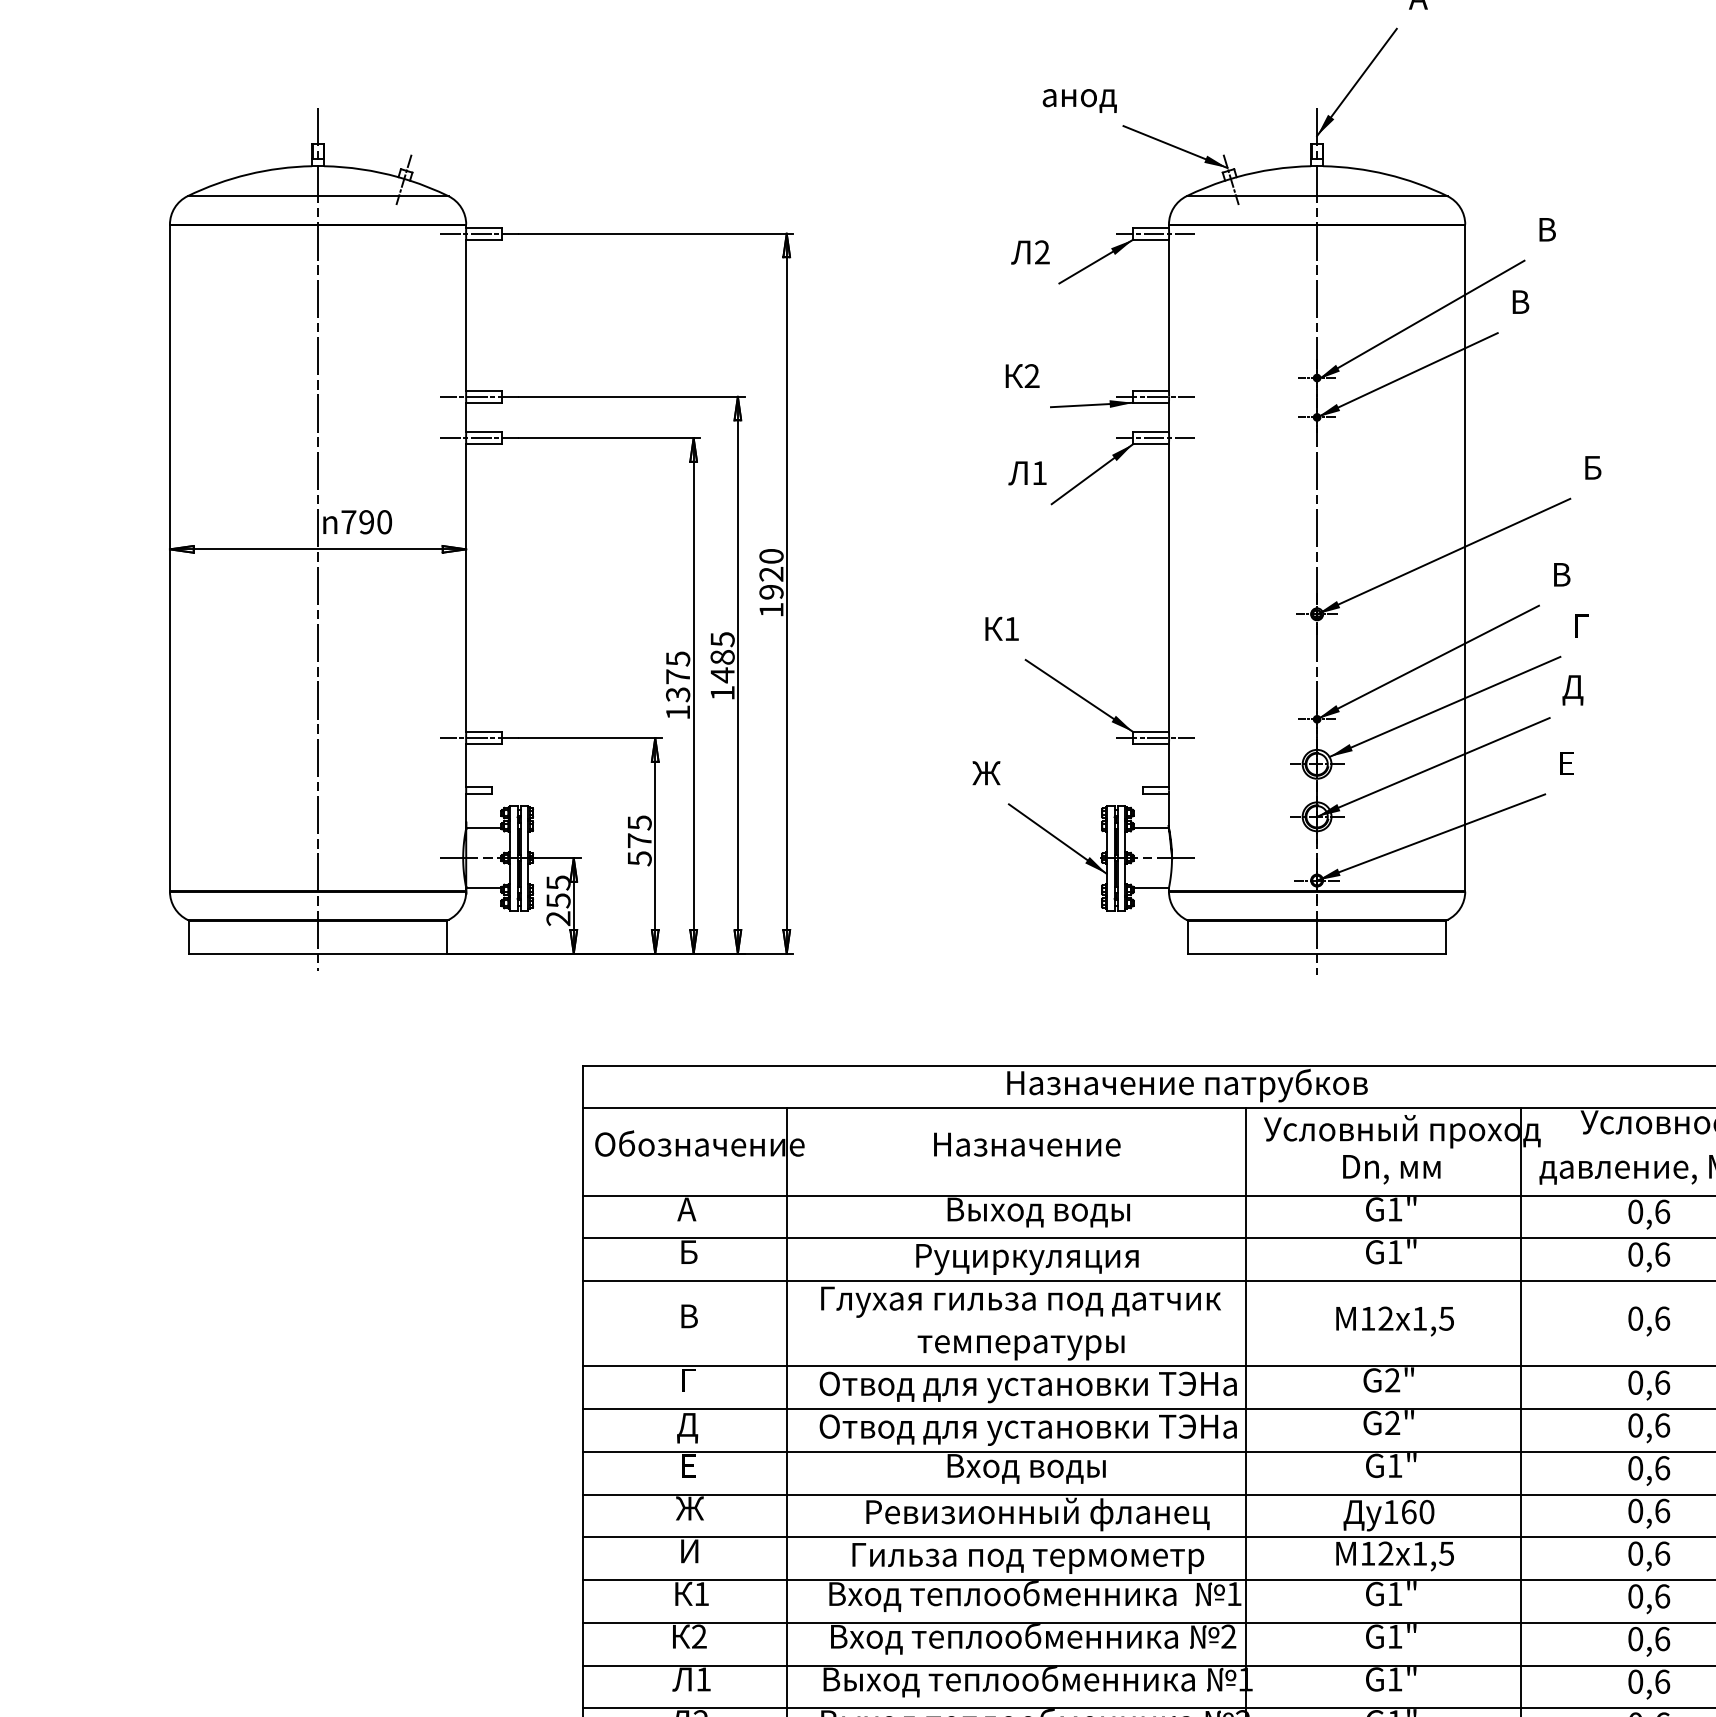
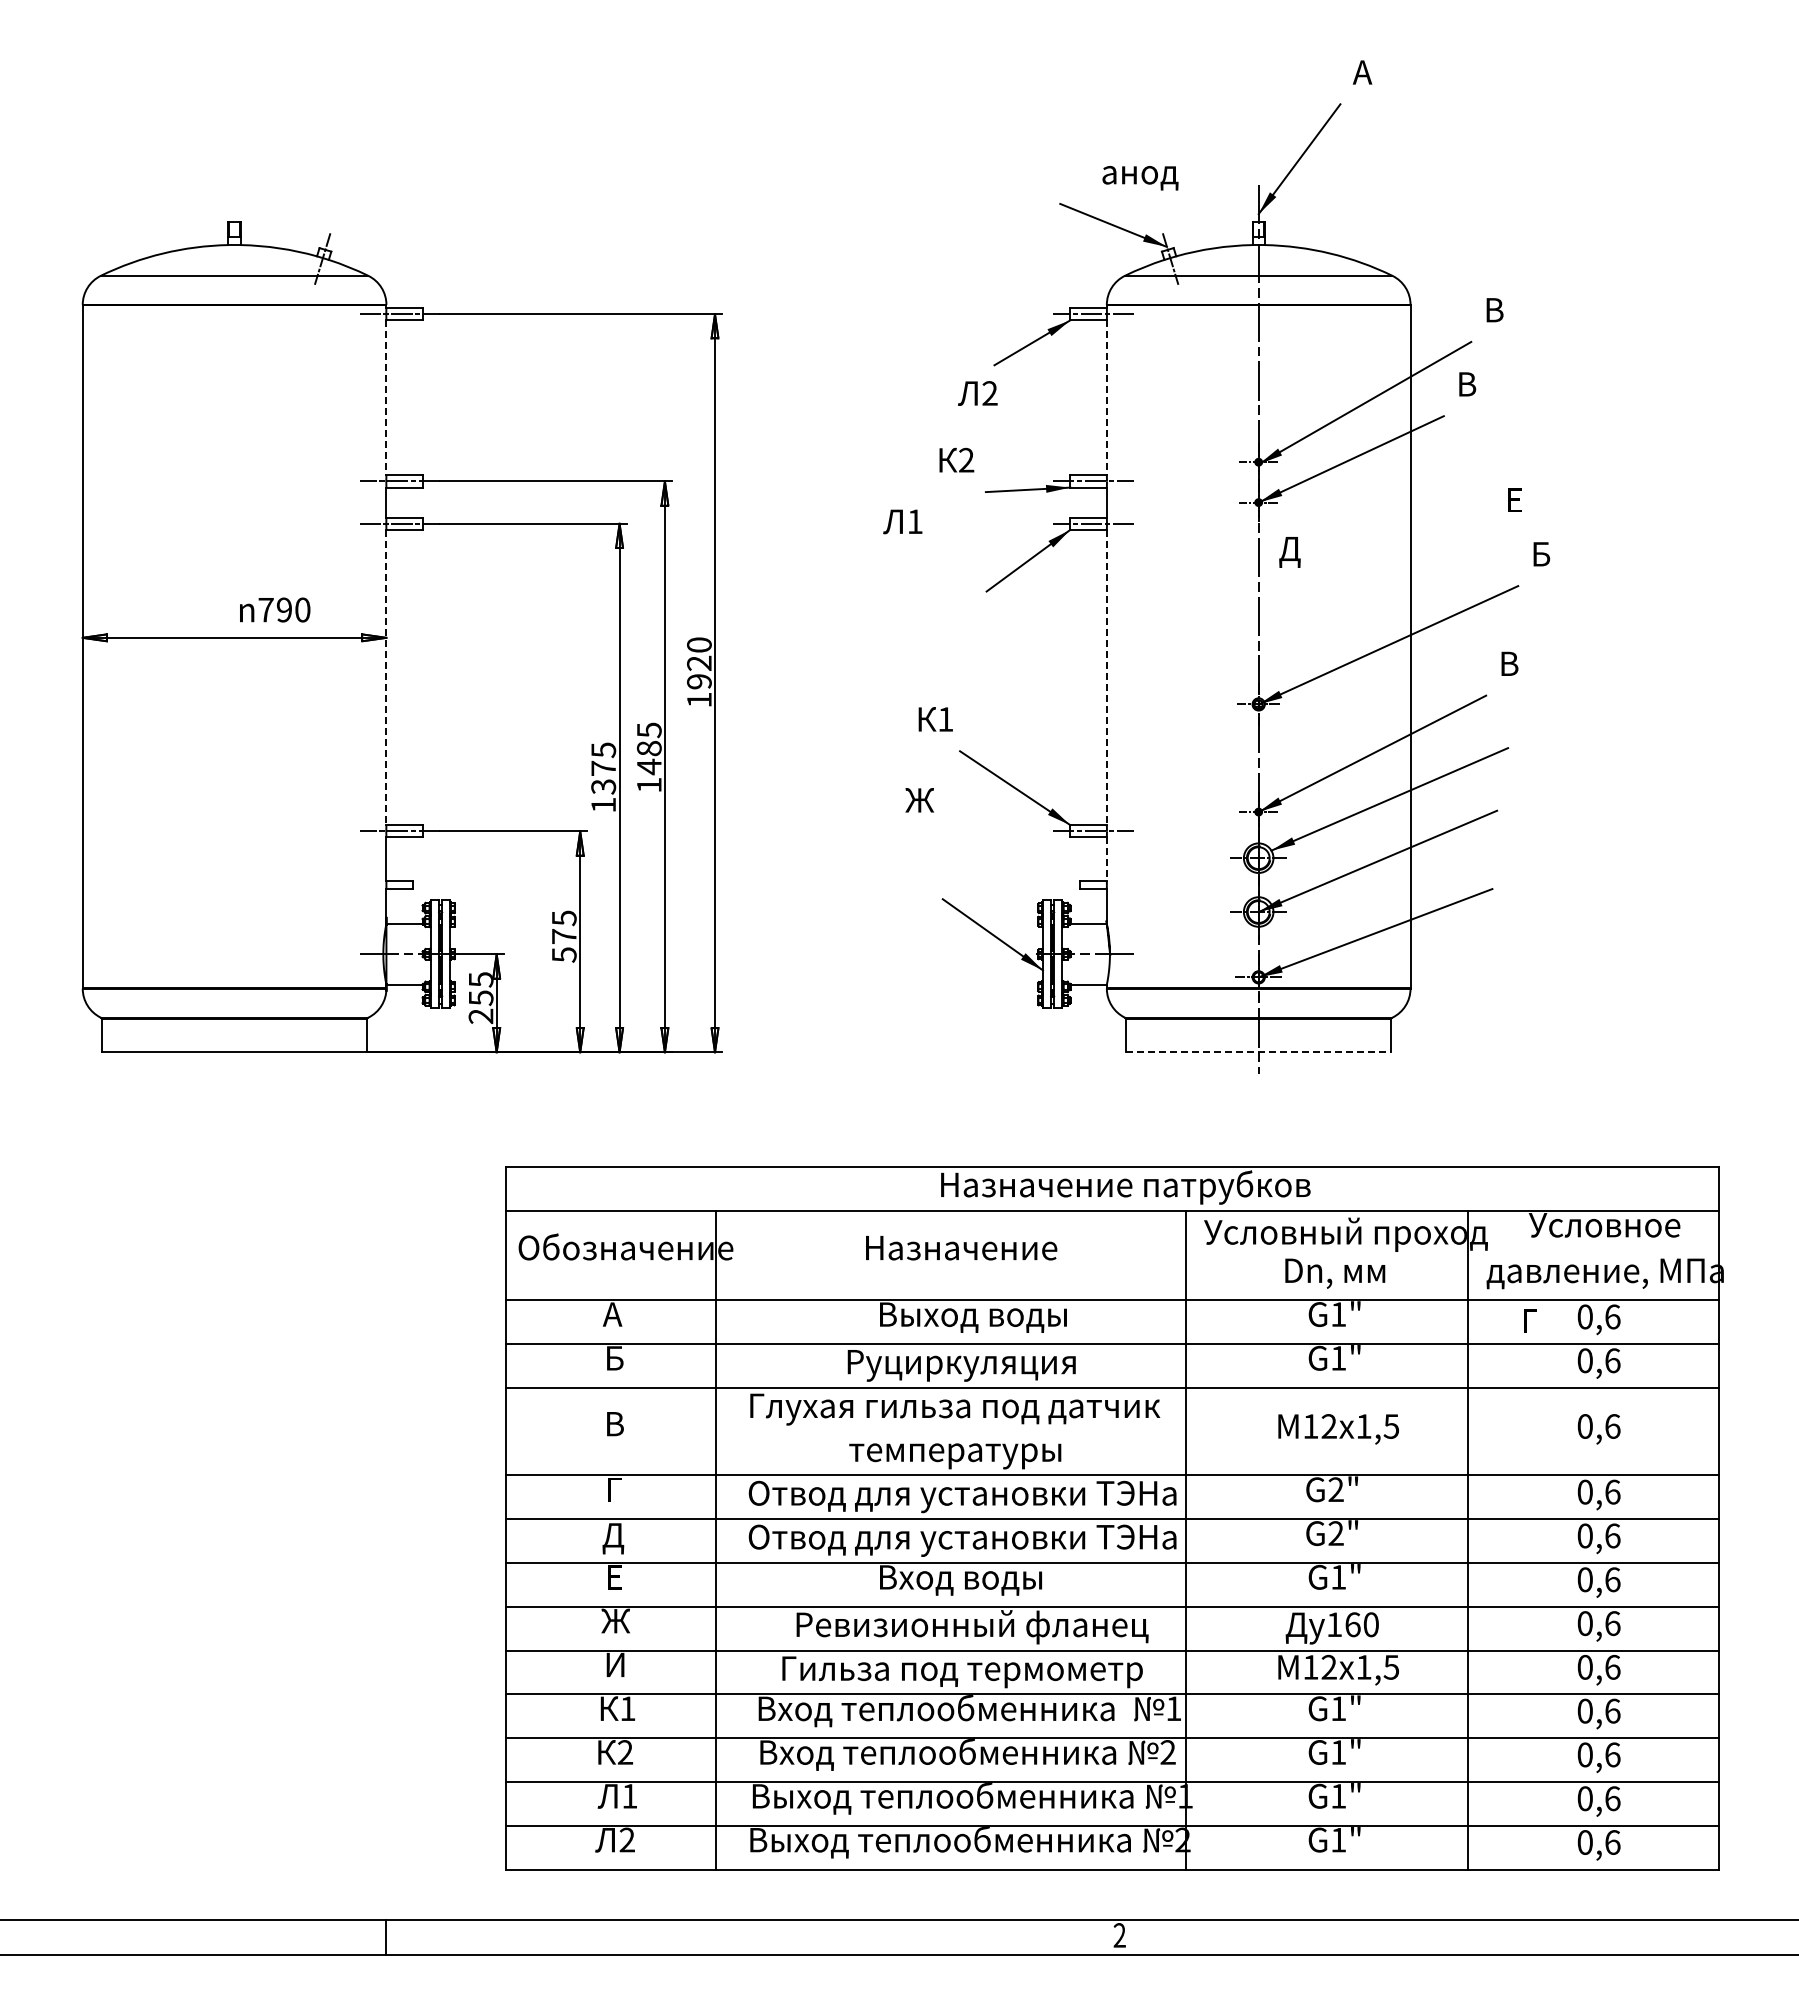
text: (1079, 101) -> (1140, 178), moved
text: (1030, 252) -> (977, 393), moved
line: (466, 315) -> (386, 398), solid -> dashed
line: (1168, 315) -> (1106, 398), solid -> dashed
text: (1027, 472) -> (902, 521), moved
line: (318, 539) -> (234, 627), removed
line: (466, 588) -> (386, 677), solid -> dashed
line: (1168, 588) -> (1106, 677), solid -> dashed
text: (1582, 625) -> (1530, 1320), moved
text: (1572, 690) -> (1289, 552), moved
text: (1566, 762) -> (1514, 499), moved
line: (1168, 765) -> (1106, 859), solid -> dashed
text: (986, 773) -> (919, 800), moved
line: (1316, 953) -> (1258, 1052), solid -> dashed

